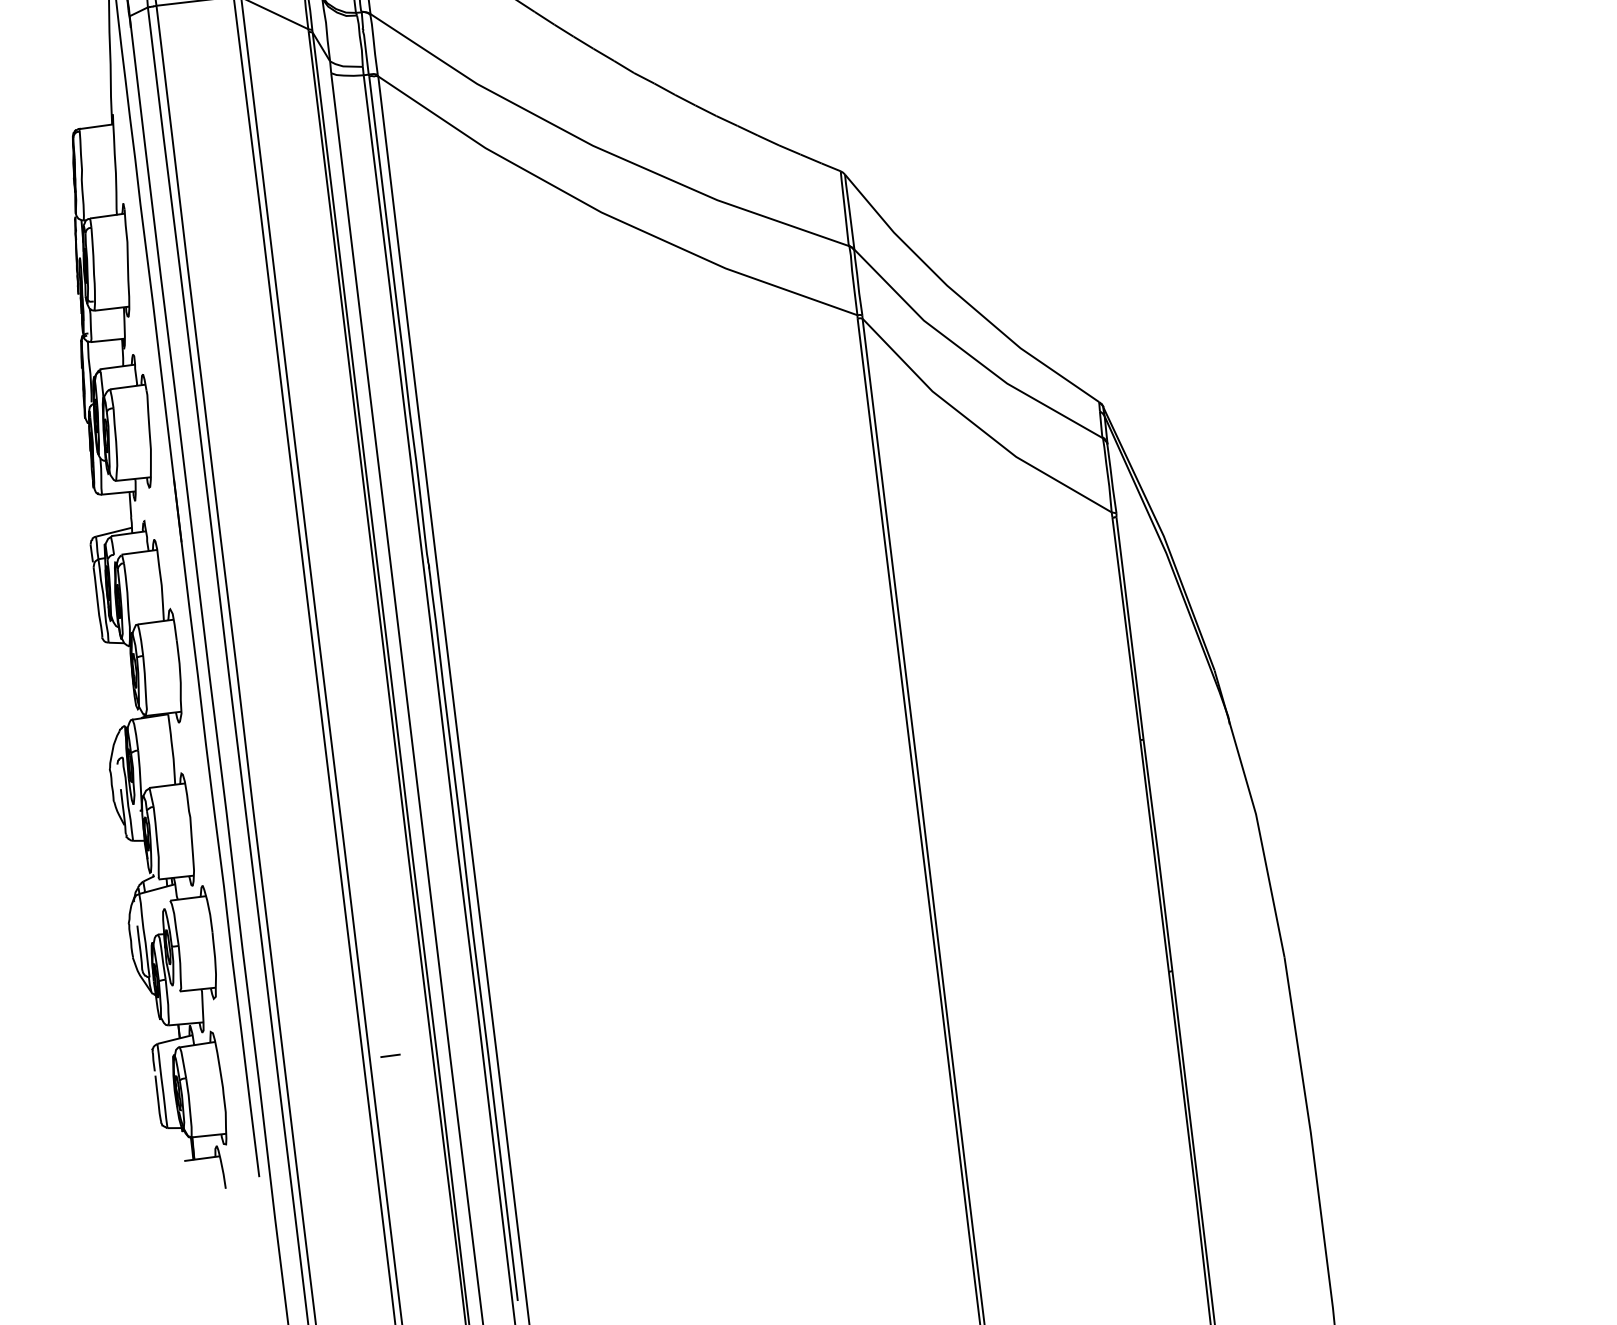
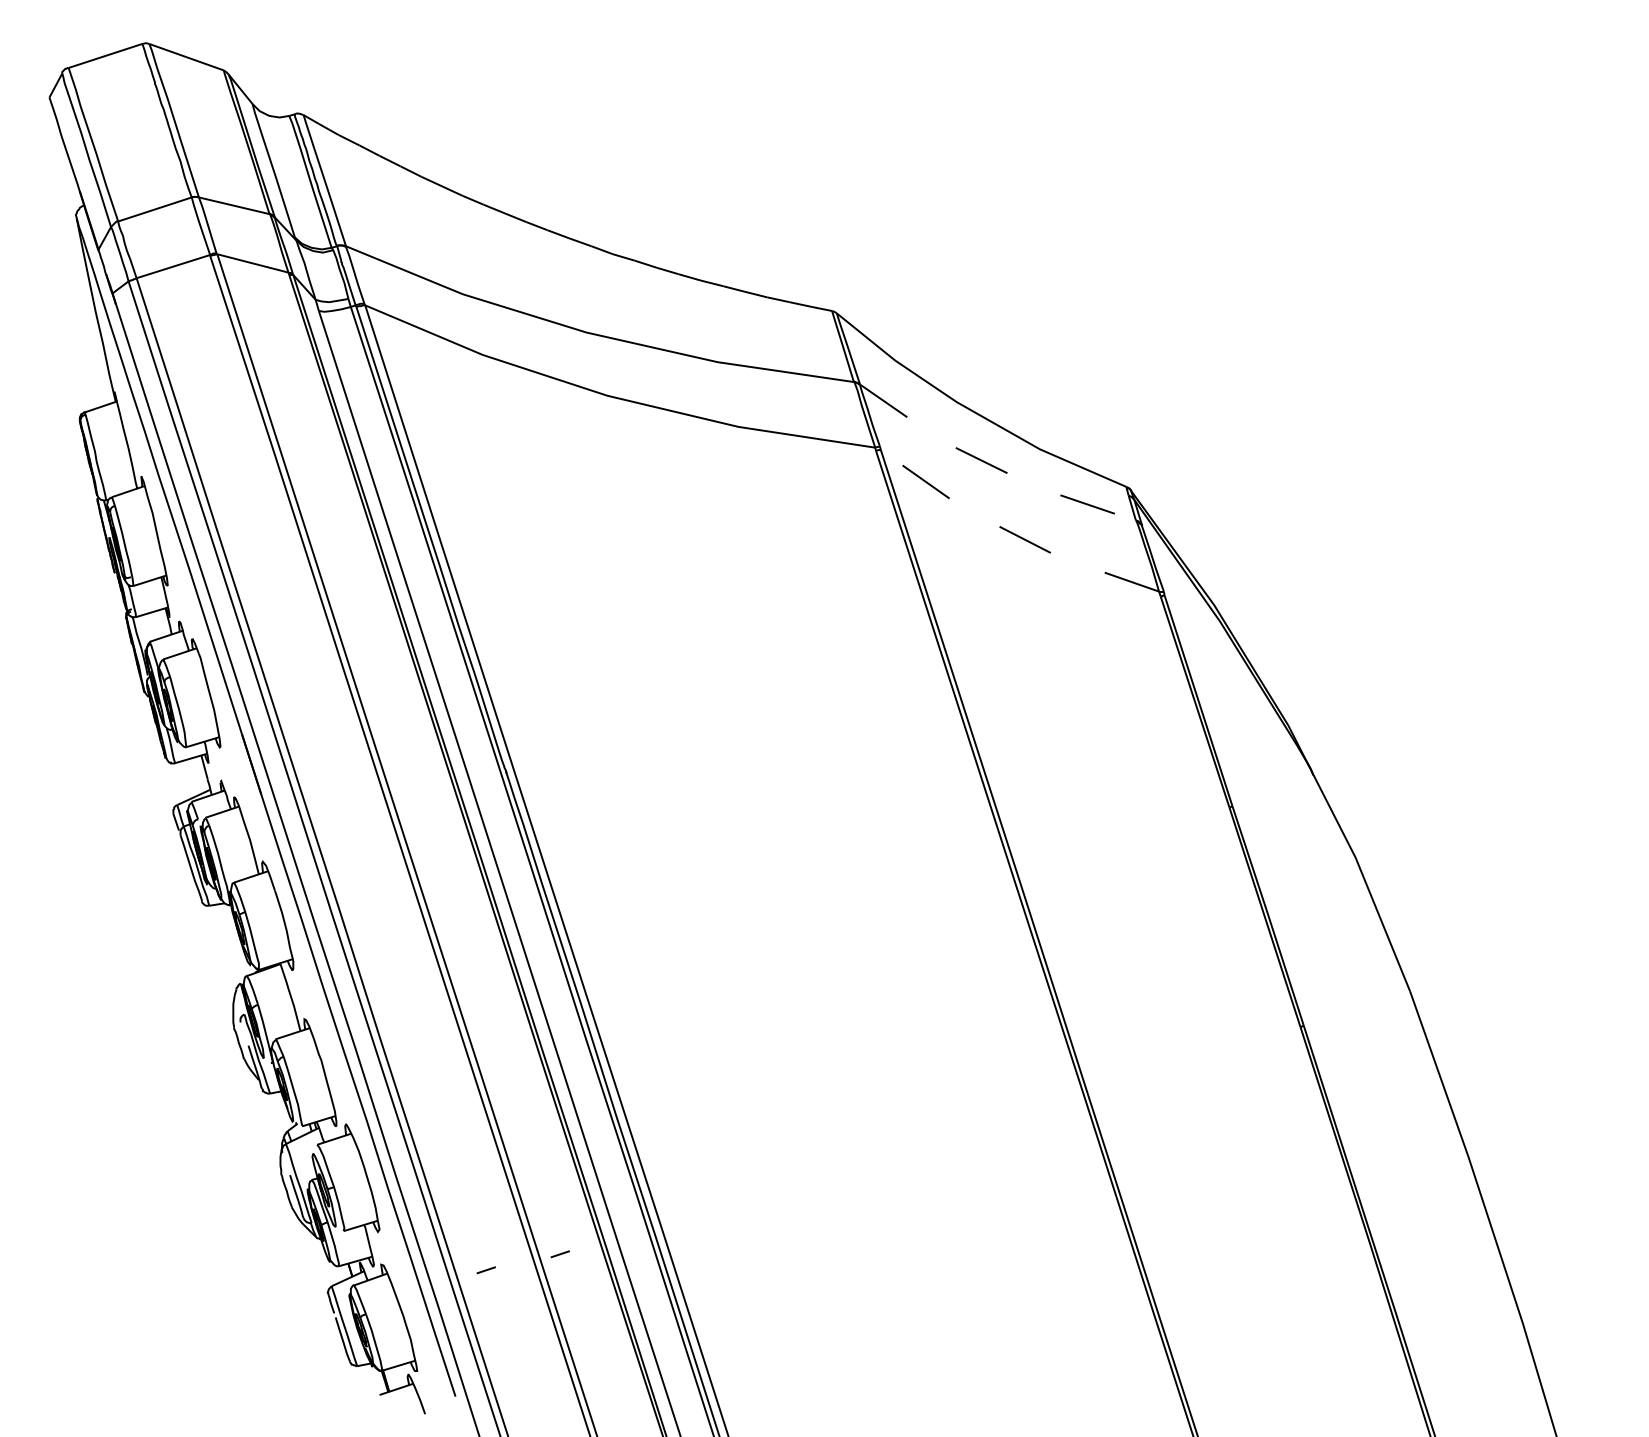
line: (969, 355) -> (991, 465), solid -> dashed
line: (978, 426) -> (1013, 533), solid -> dashed
line: (313, 1057) -> (485, 1270), added

